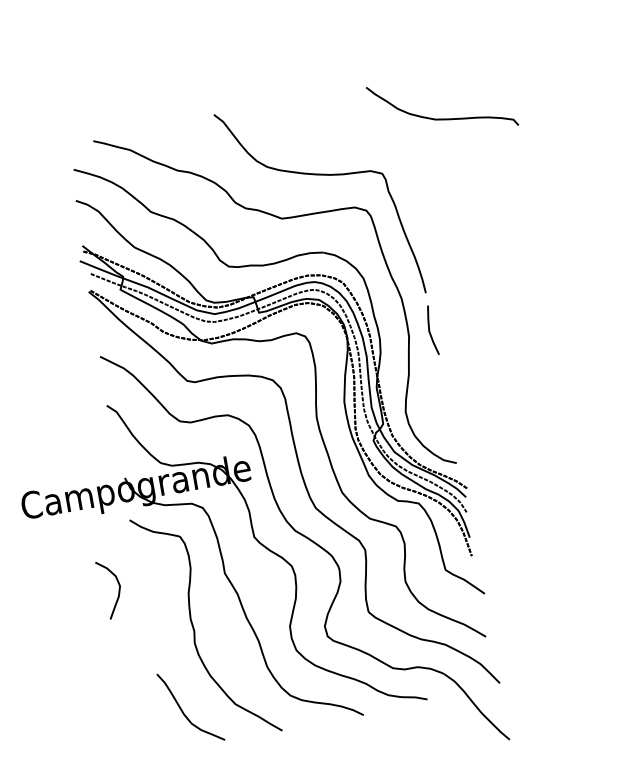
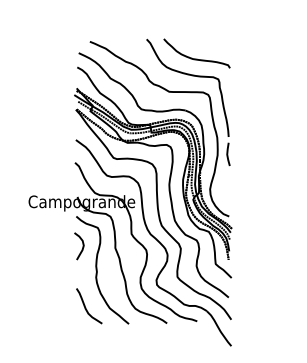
curve: (443, 117) -> (196, 58), moved
curve: (117, 588) -> (82, 246), moved

